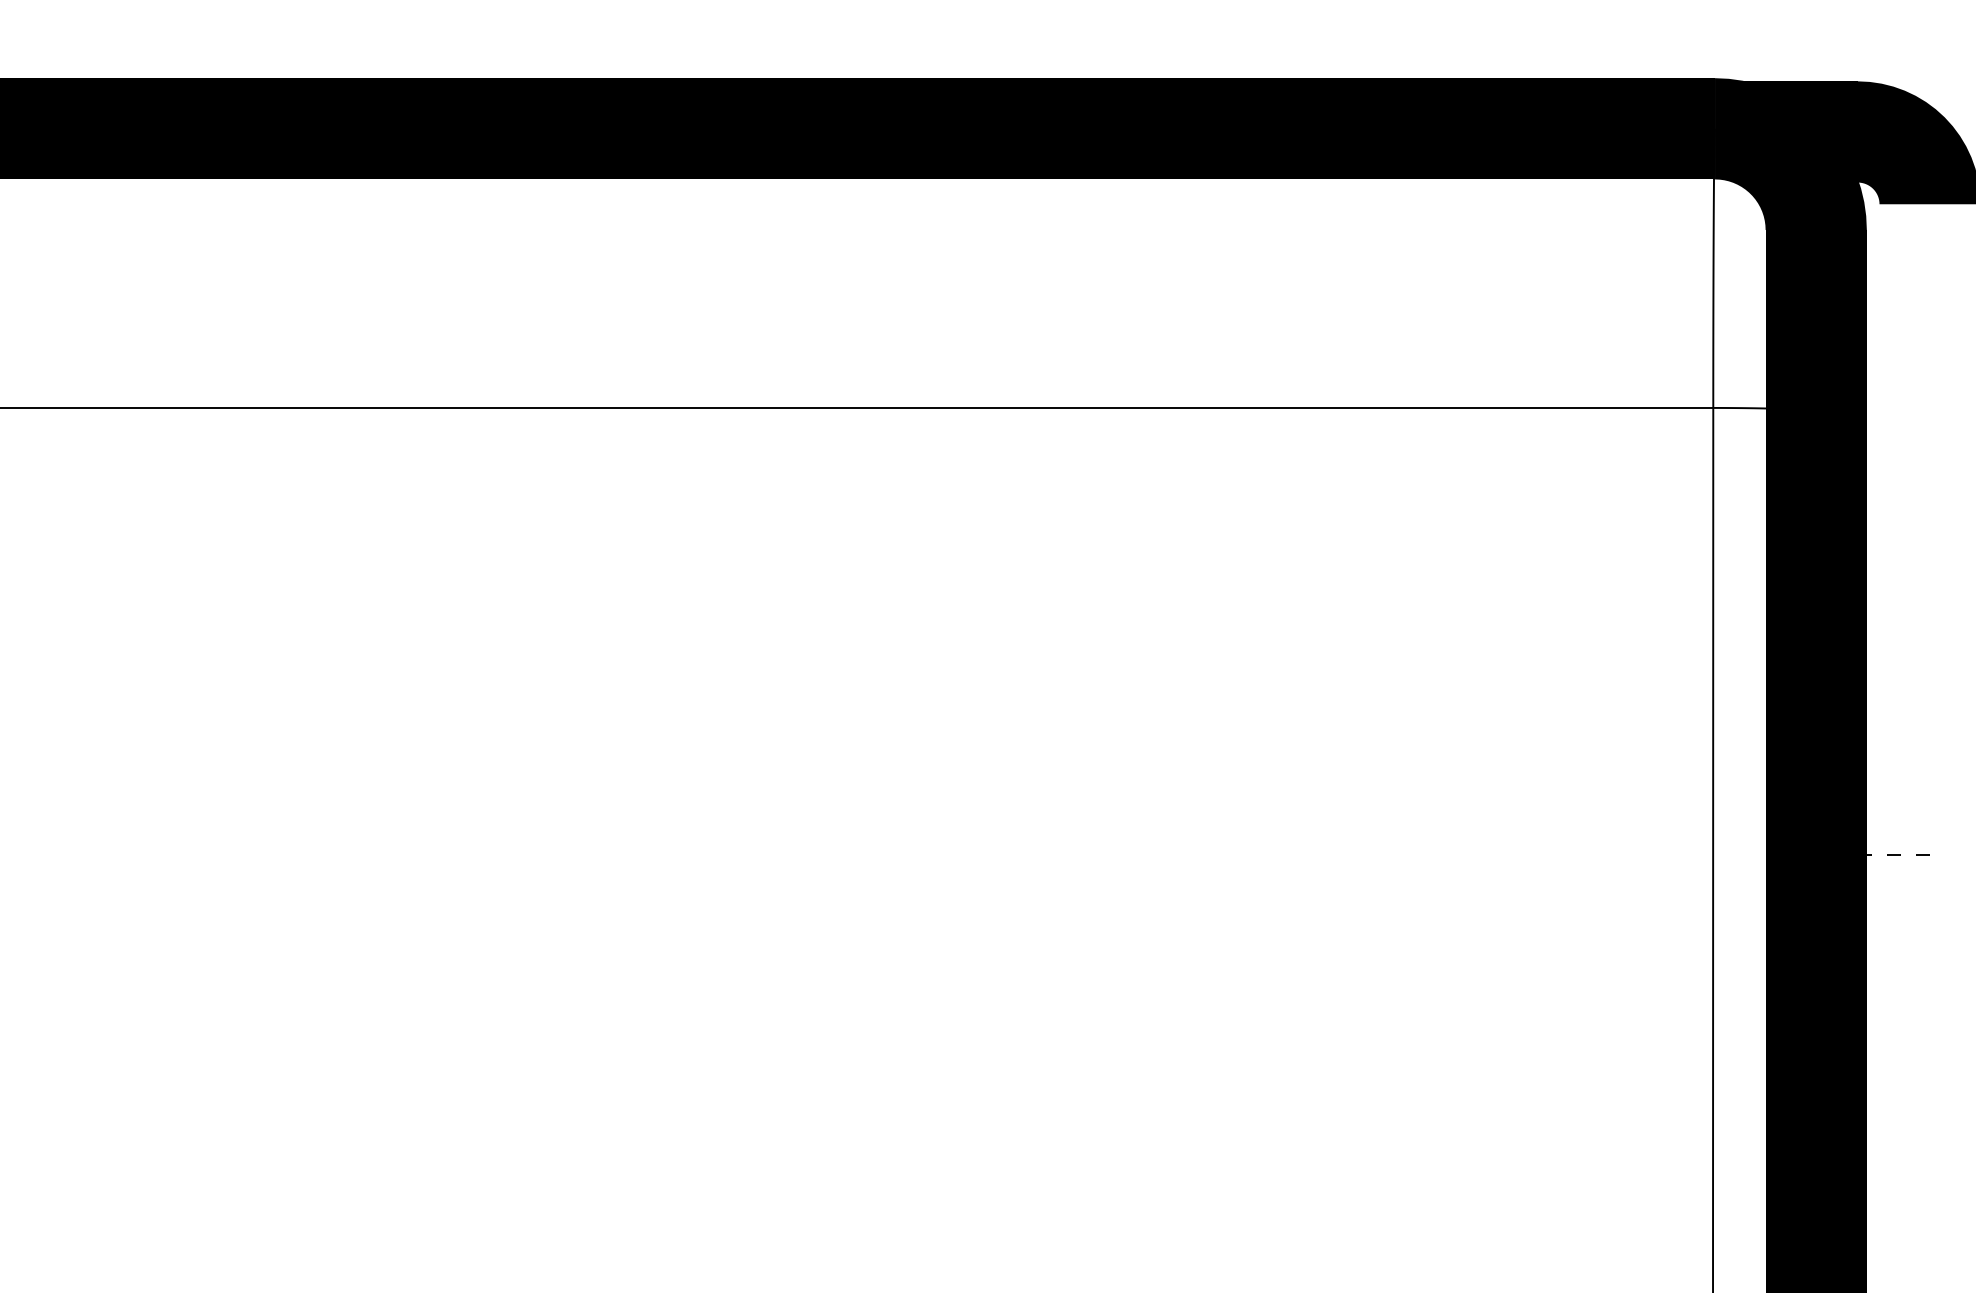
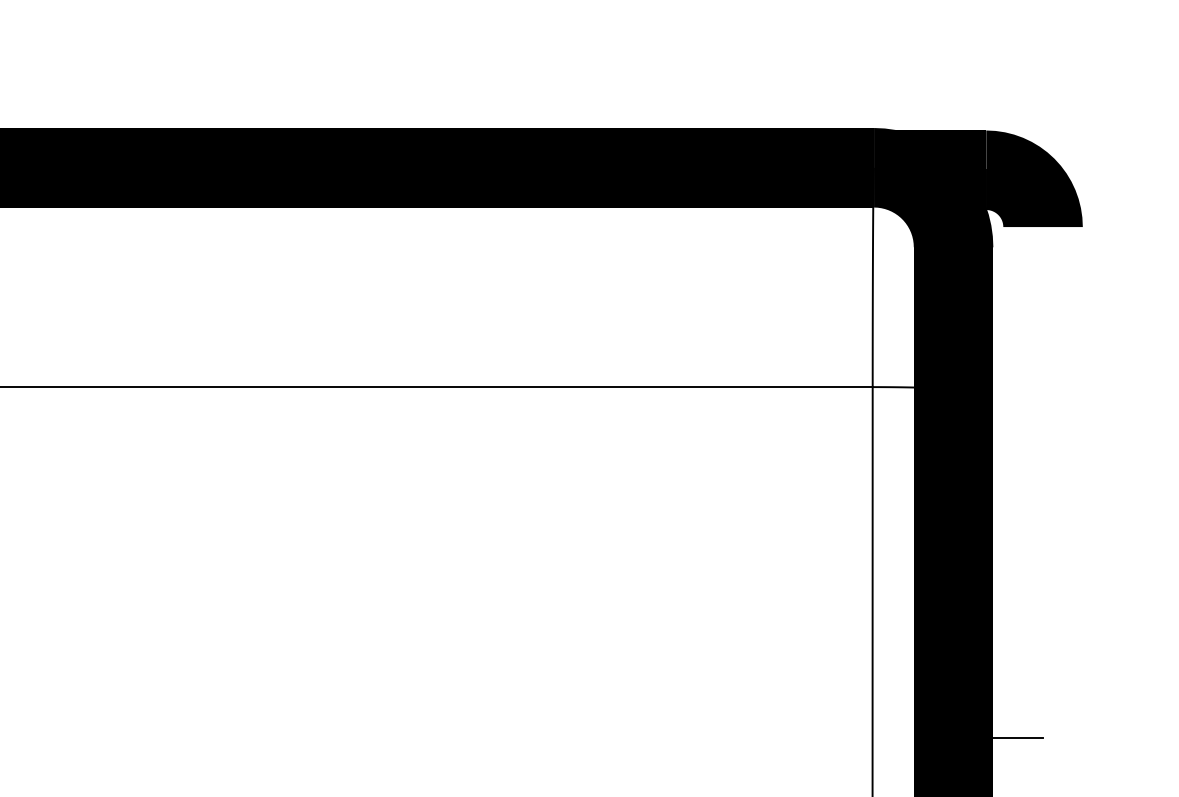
line: (1893, 855) -> (1014, 738), dashed -> solid

